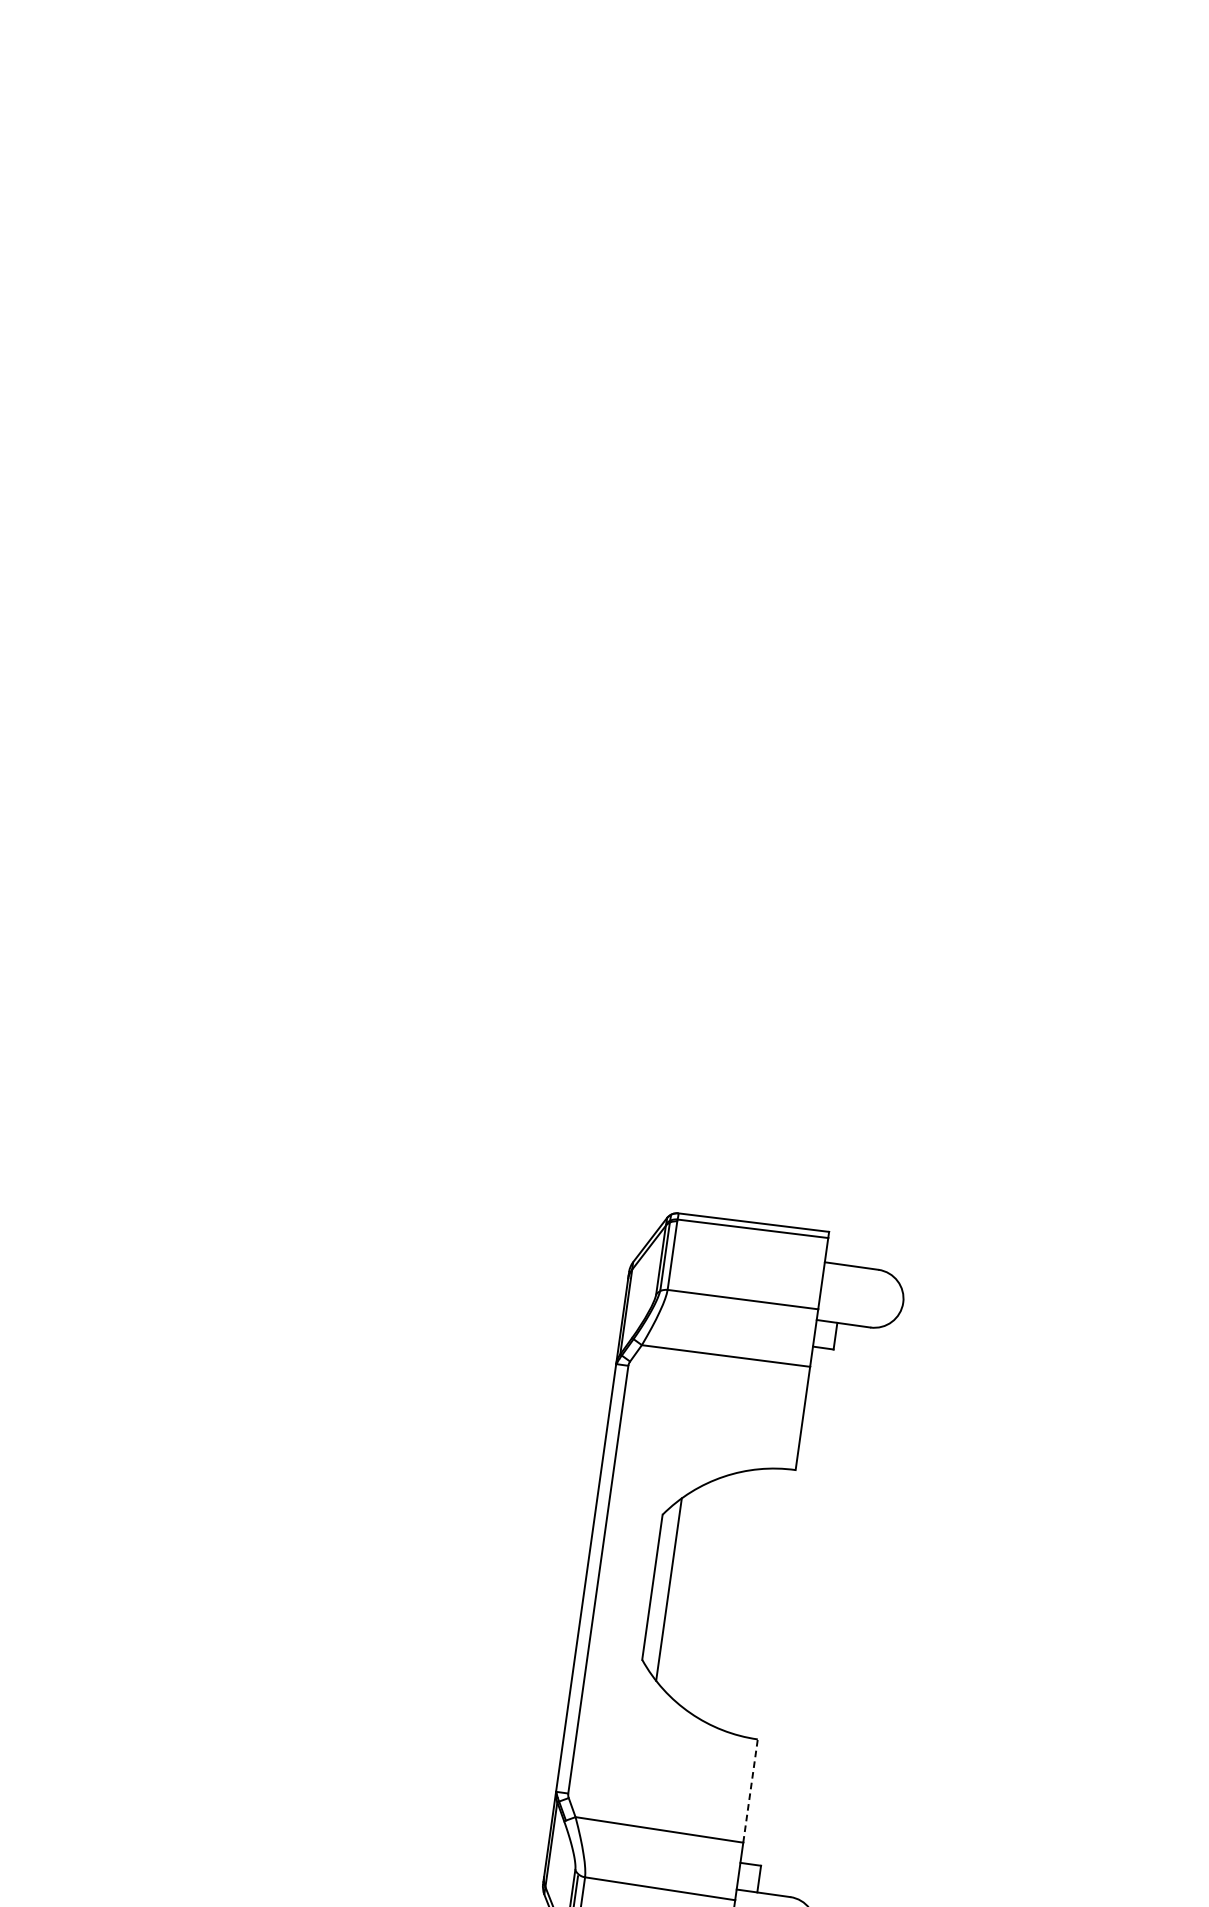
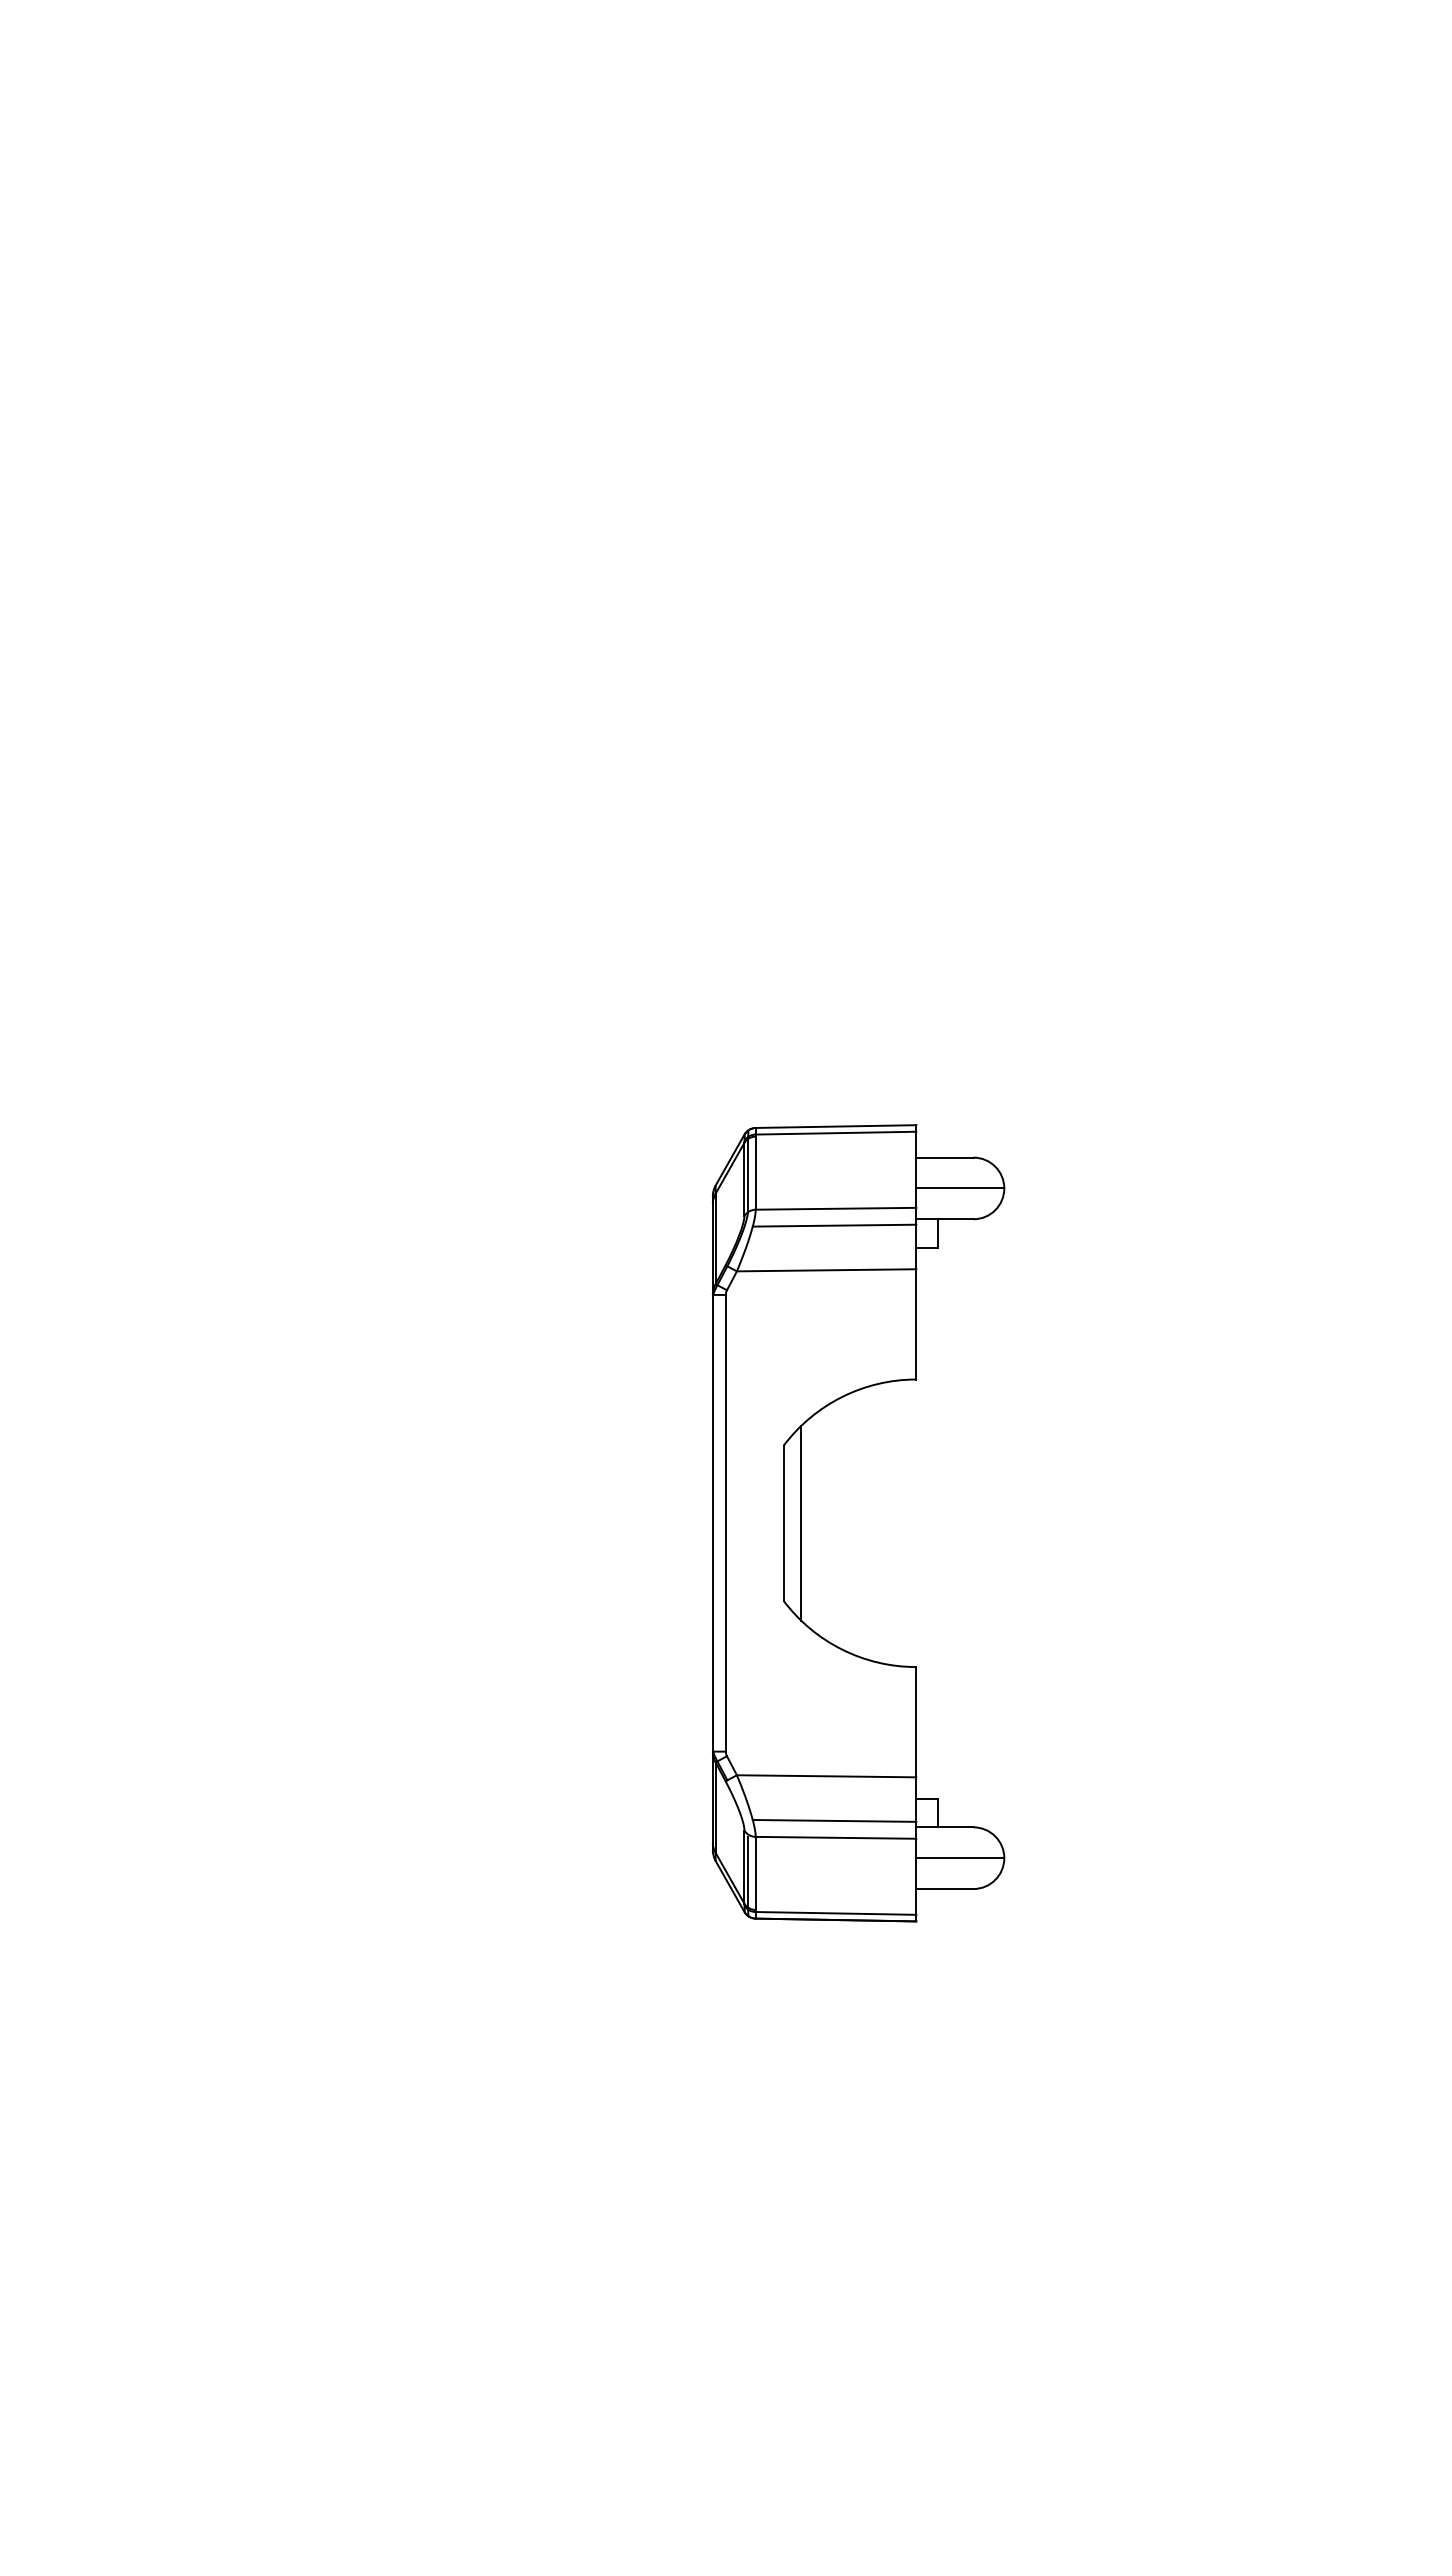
line: (862, 1296) -> (960, 1188), added
line: (739, 1315) -> (834, 1225), added
line: (750, 1790) -> (916, 1721), dashed -> solid
line: (660, 1872) -> (834, 1820), added

